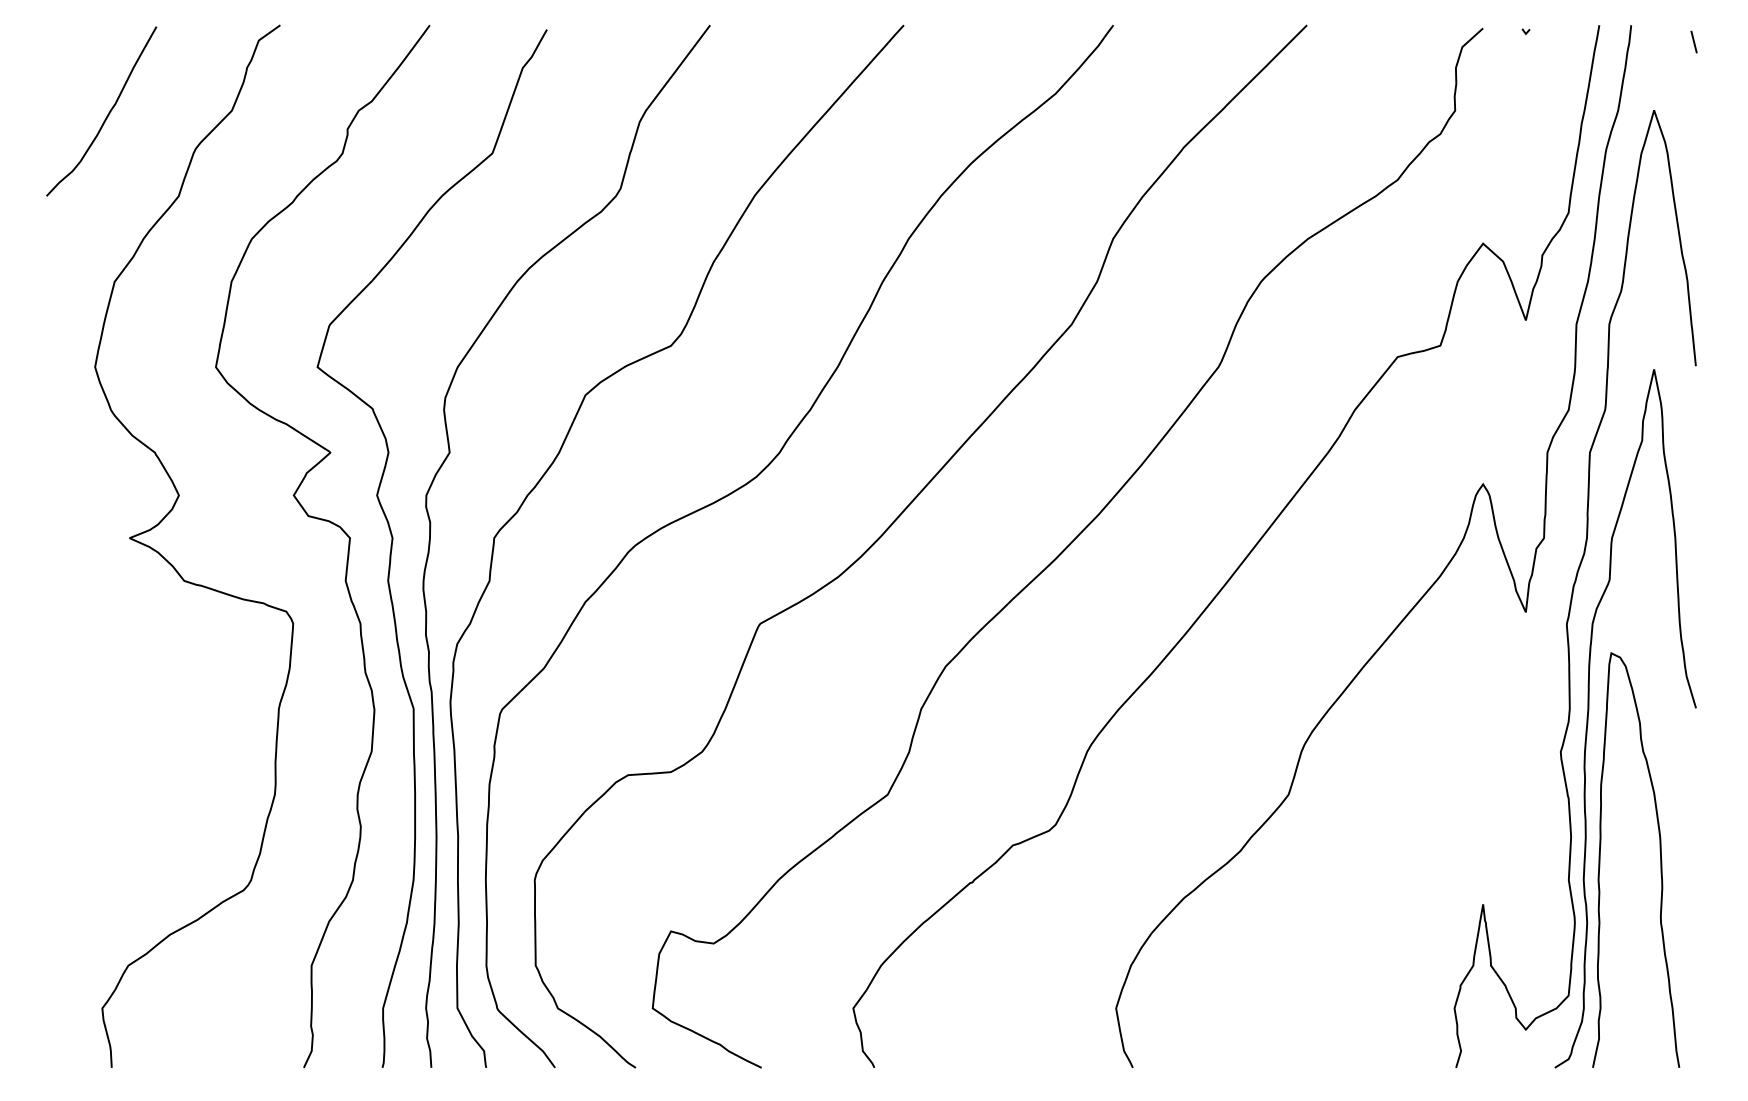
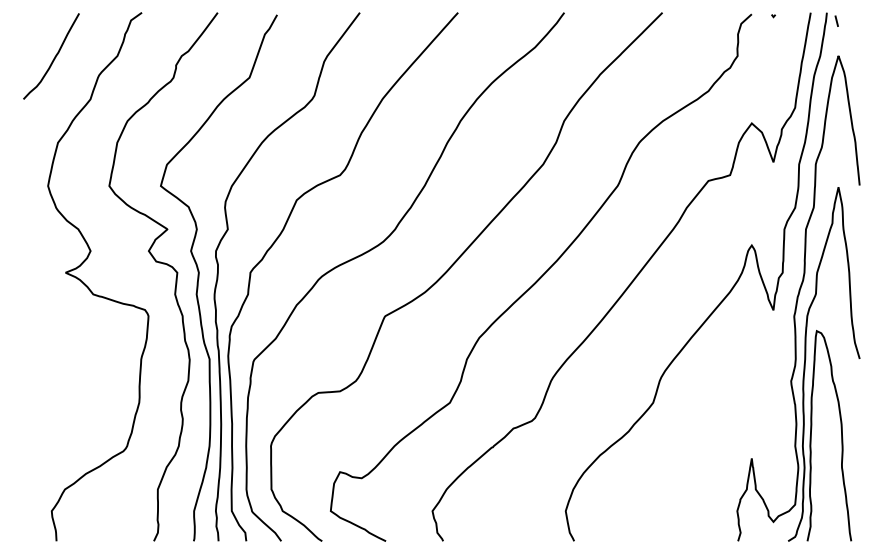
line: (1693, 40) -> (836, 20), moved

